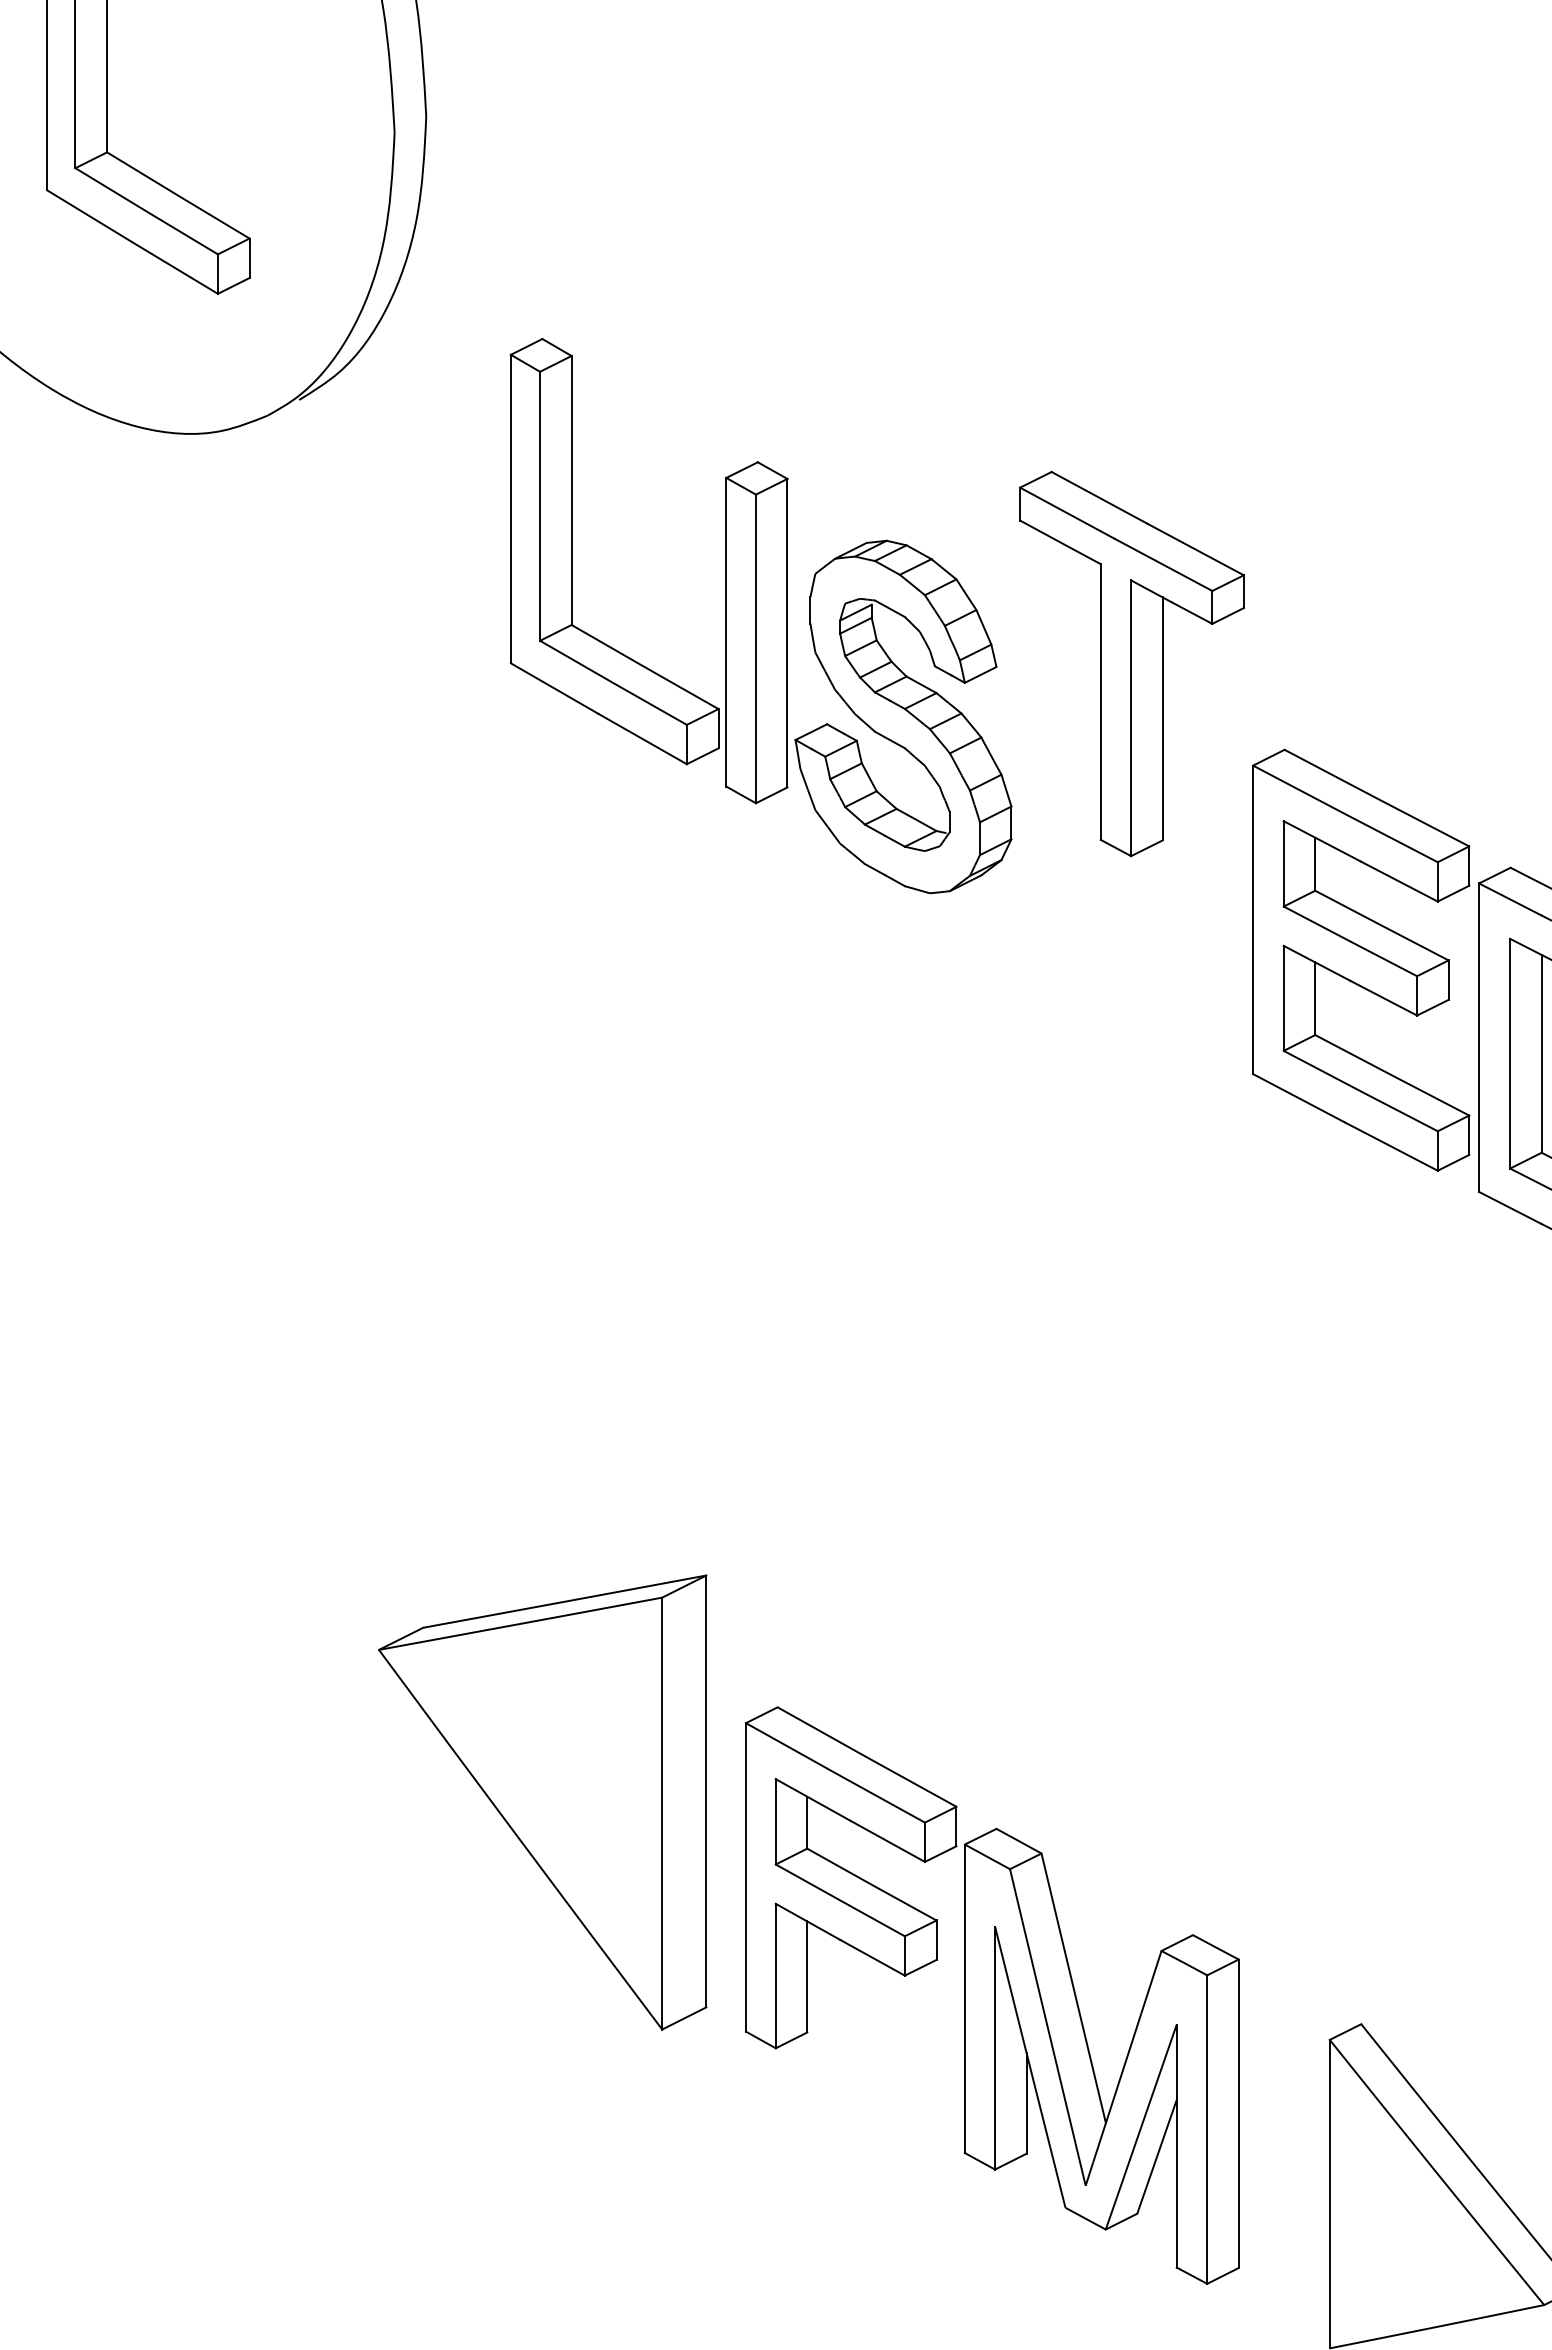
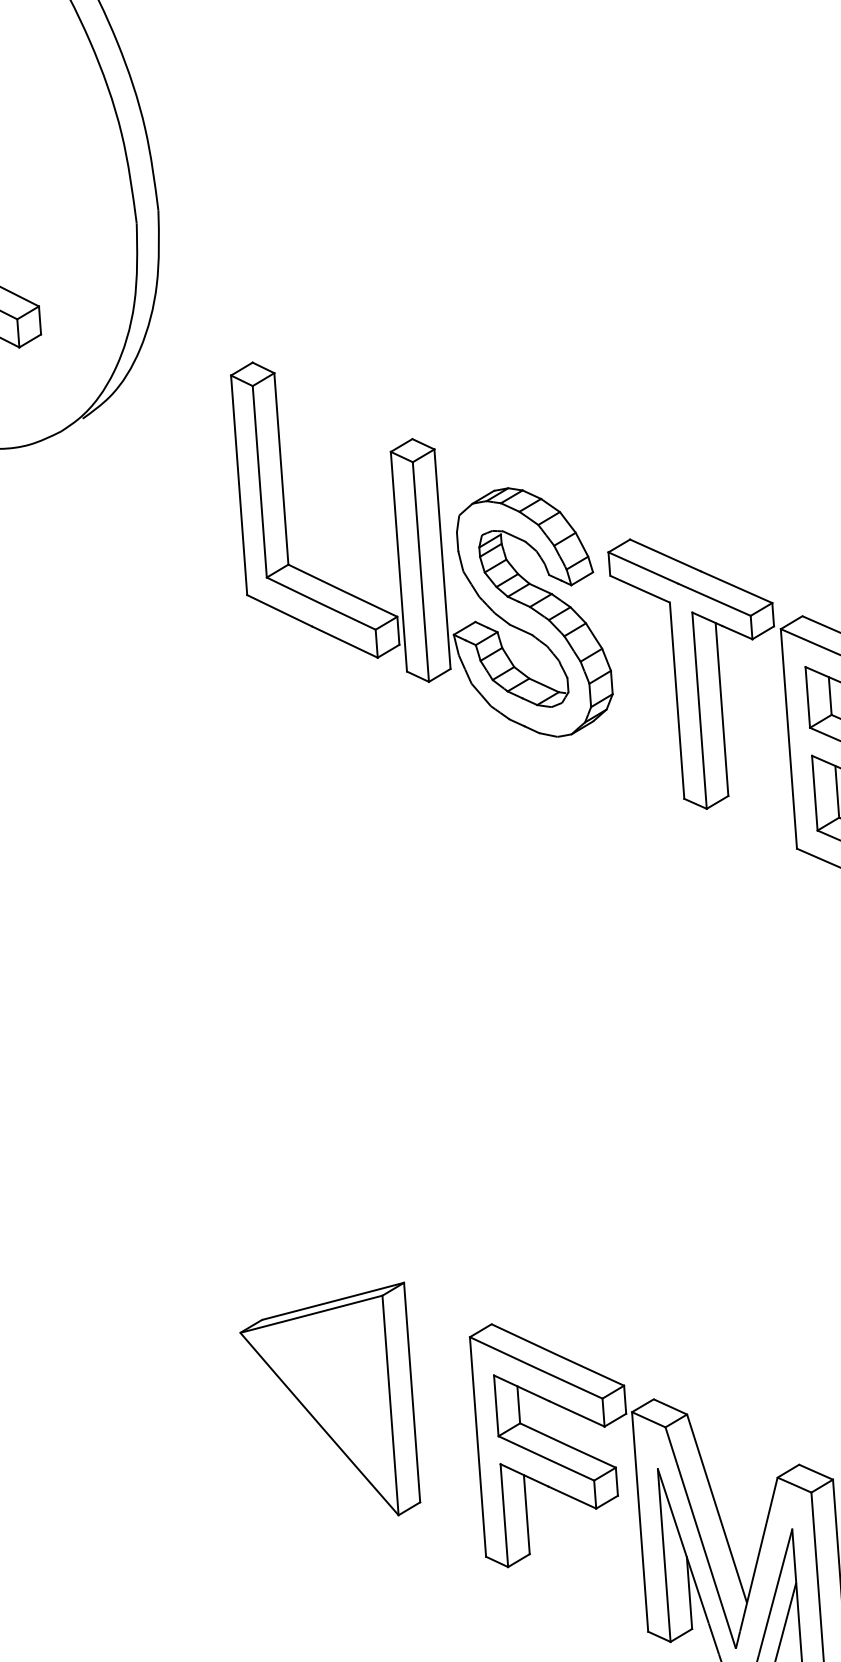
part: (1131, 663) -> (696, 671), moved
part: (542, 1802) -> (329, 1404), size x0.71

